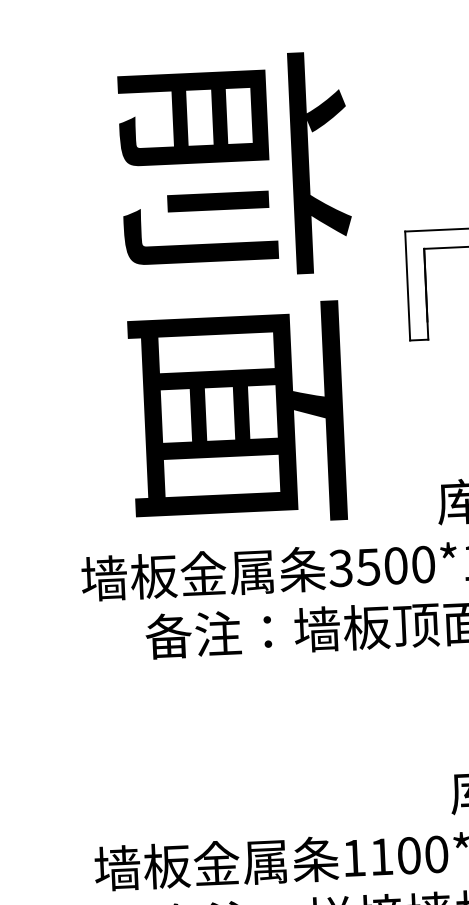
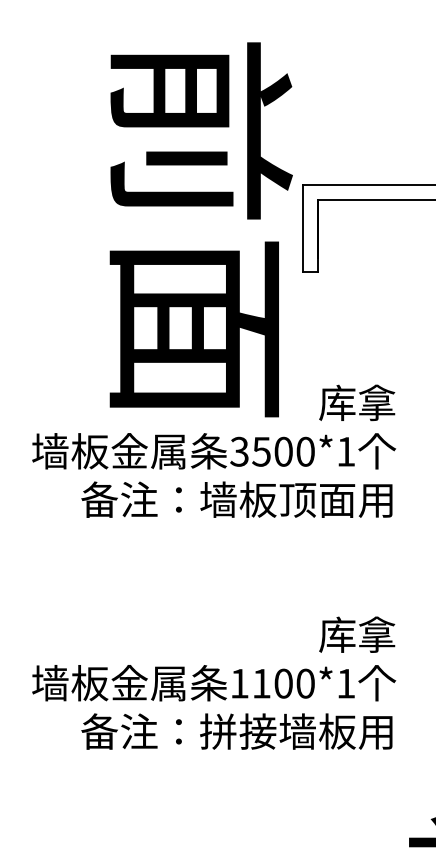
text: (239, 289) -> (200, 229), moved

